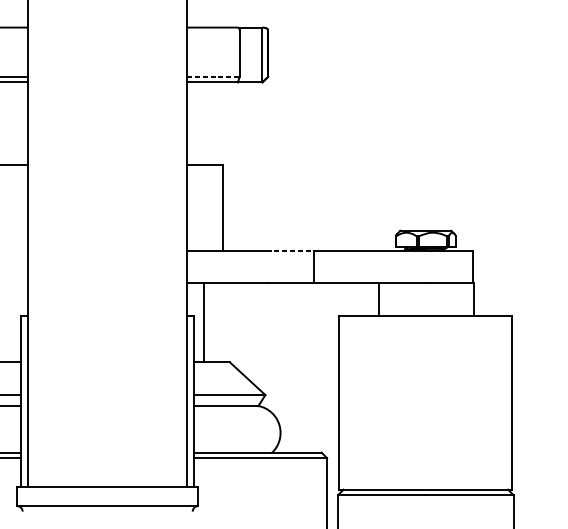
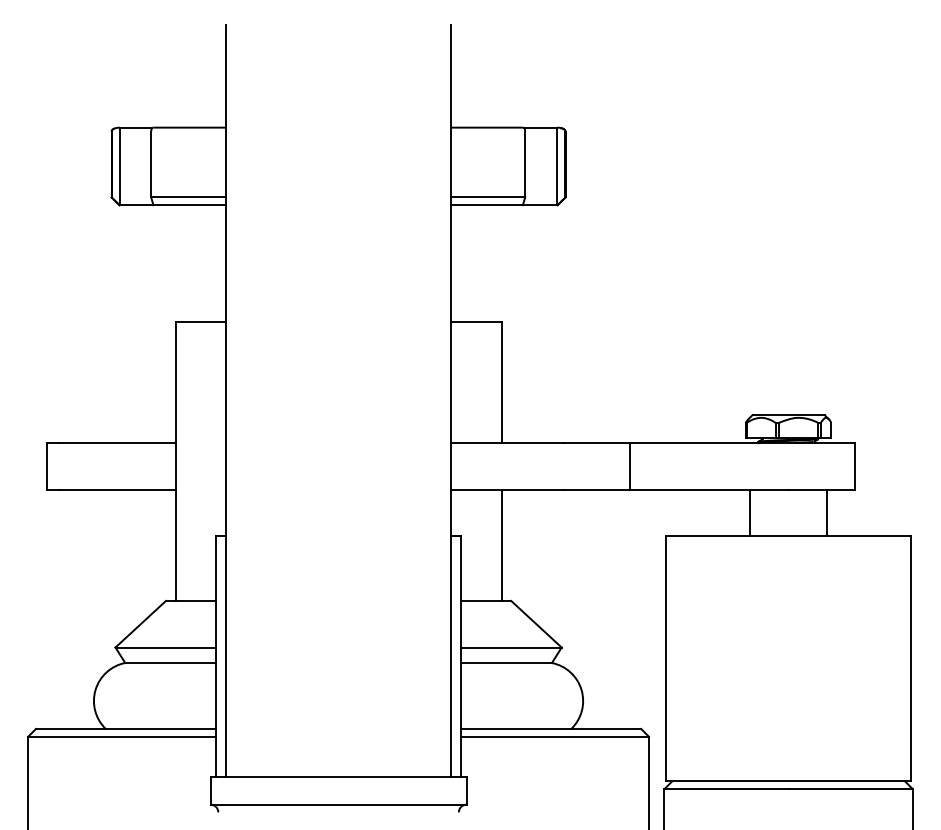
line: (213, 76) -> (488, 197), dashed -> solid
line: (290, 250) -> (597, 443), dashed -> solid
line: (379, 299) -> (749, 512), moved
line: (473, 299) -> (827, 512), moved
line: (203, 322) -> (501, 544), moved

